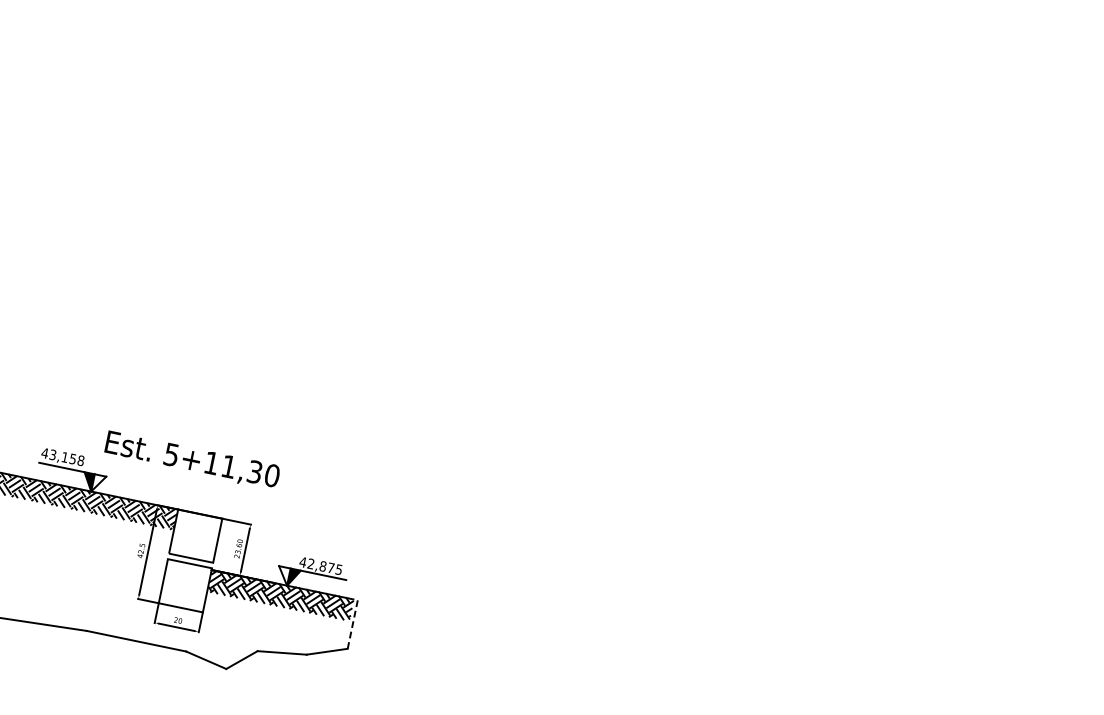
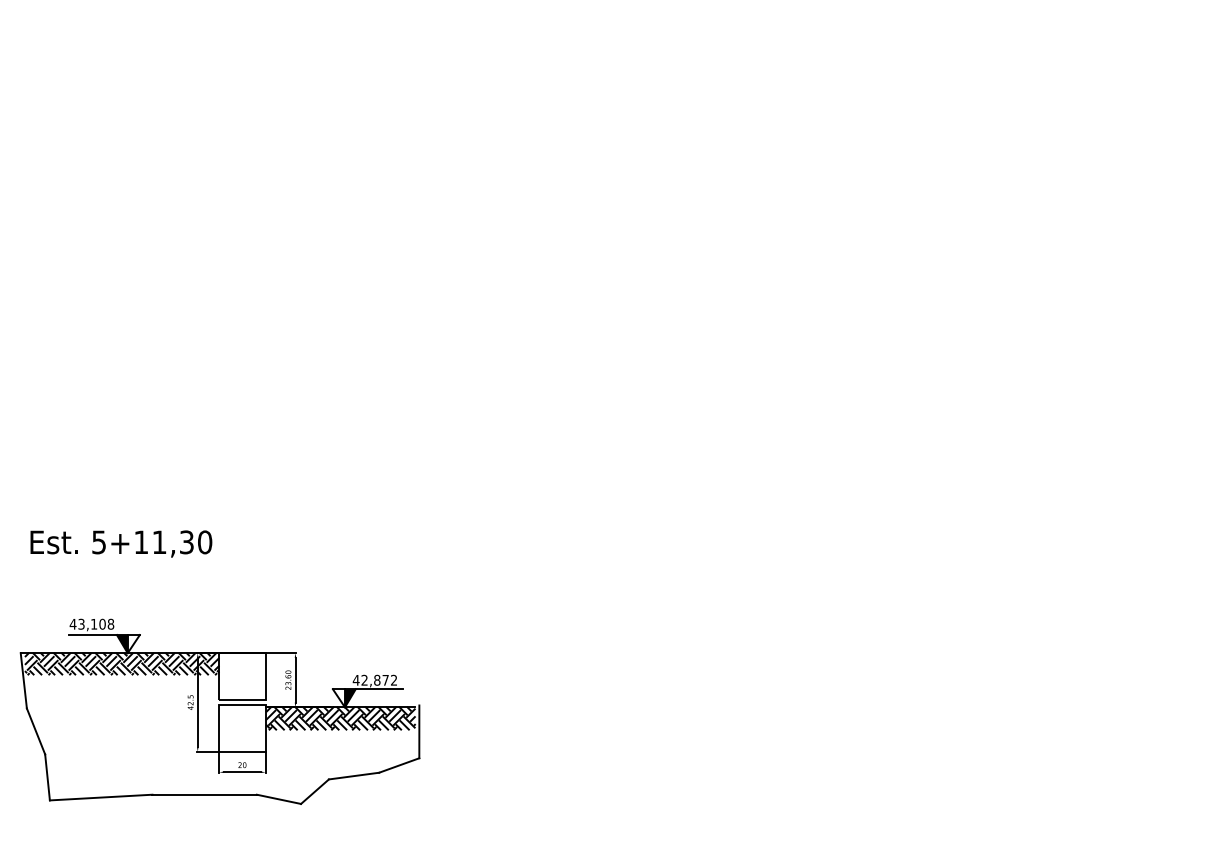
text: (73, 458) -> (102, 623), 43,158 -> 43,108
text: (192, 460) -> (121, 543), moved
text: (339, 569) -> (394, 679), 42,875 -> 42,872
line: (353, 623) -> (419, 731), dashed -> solid

